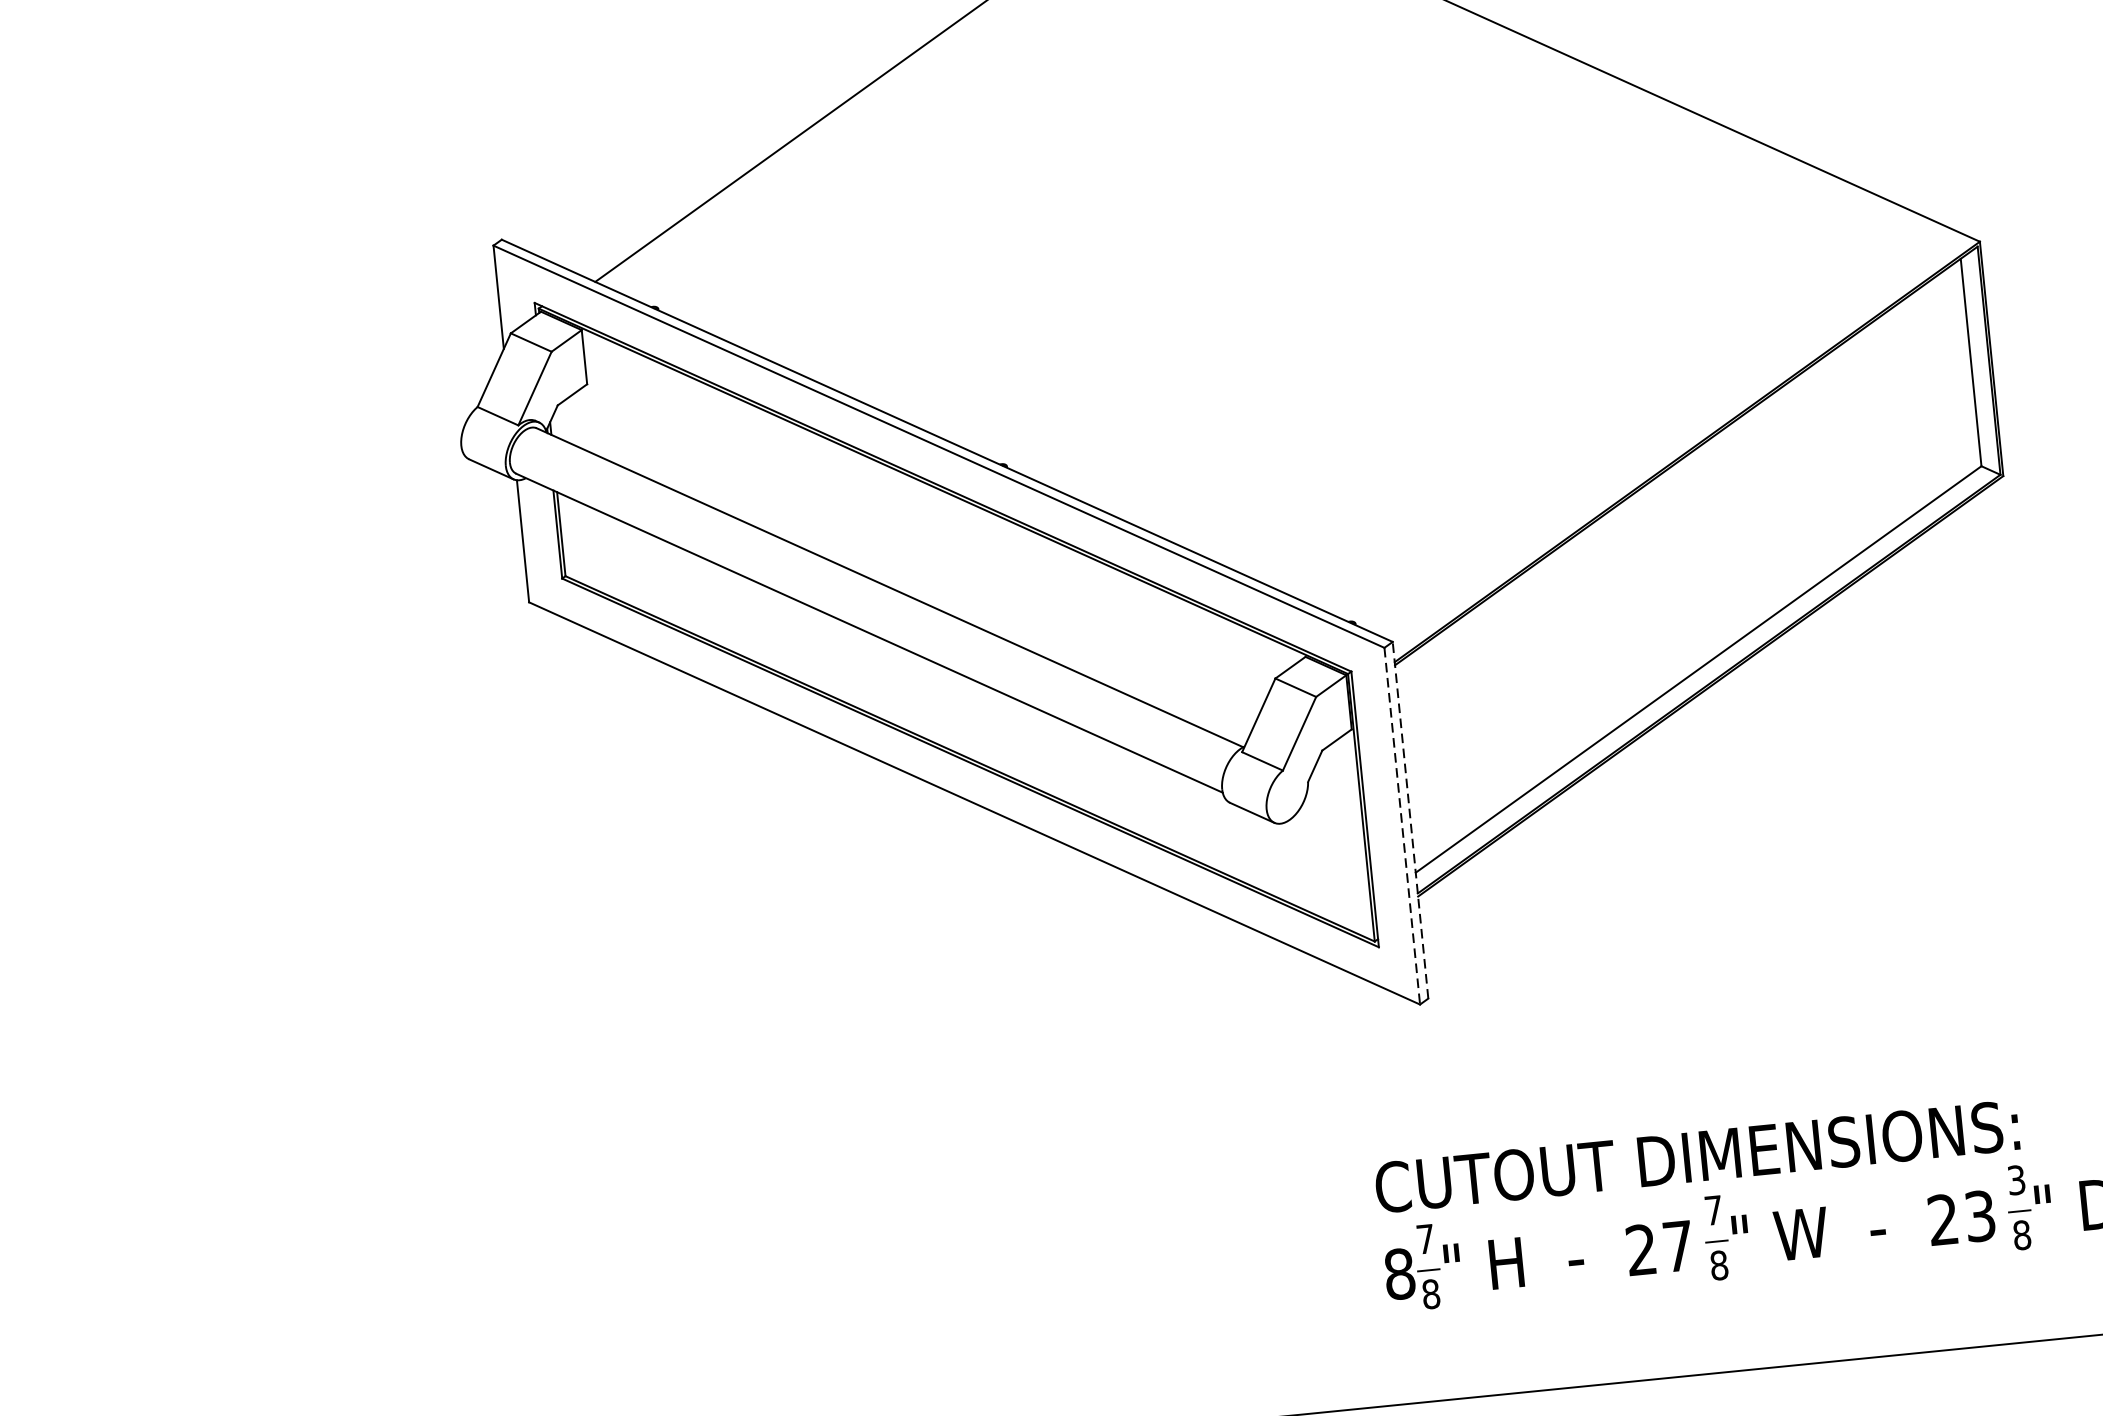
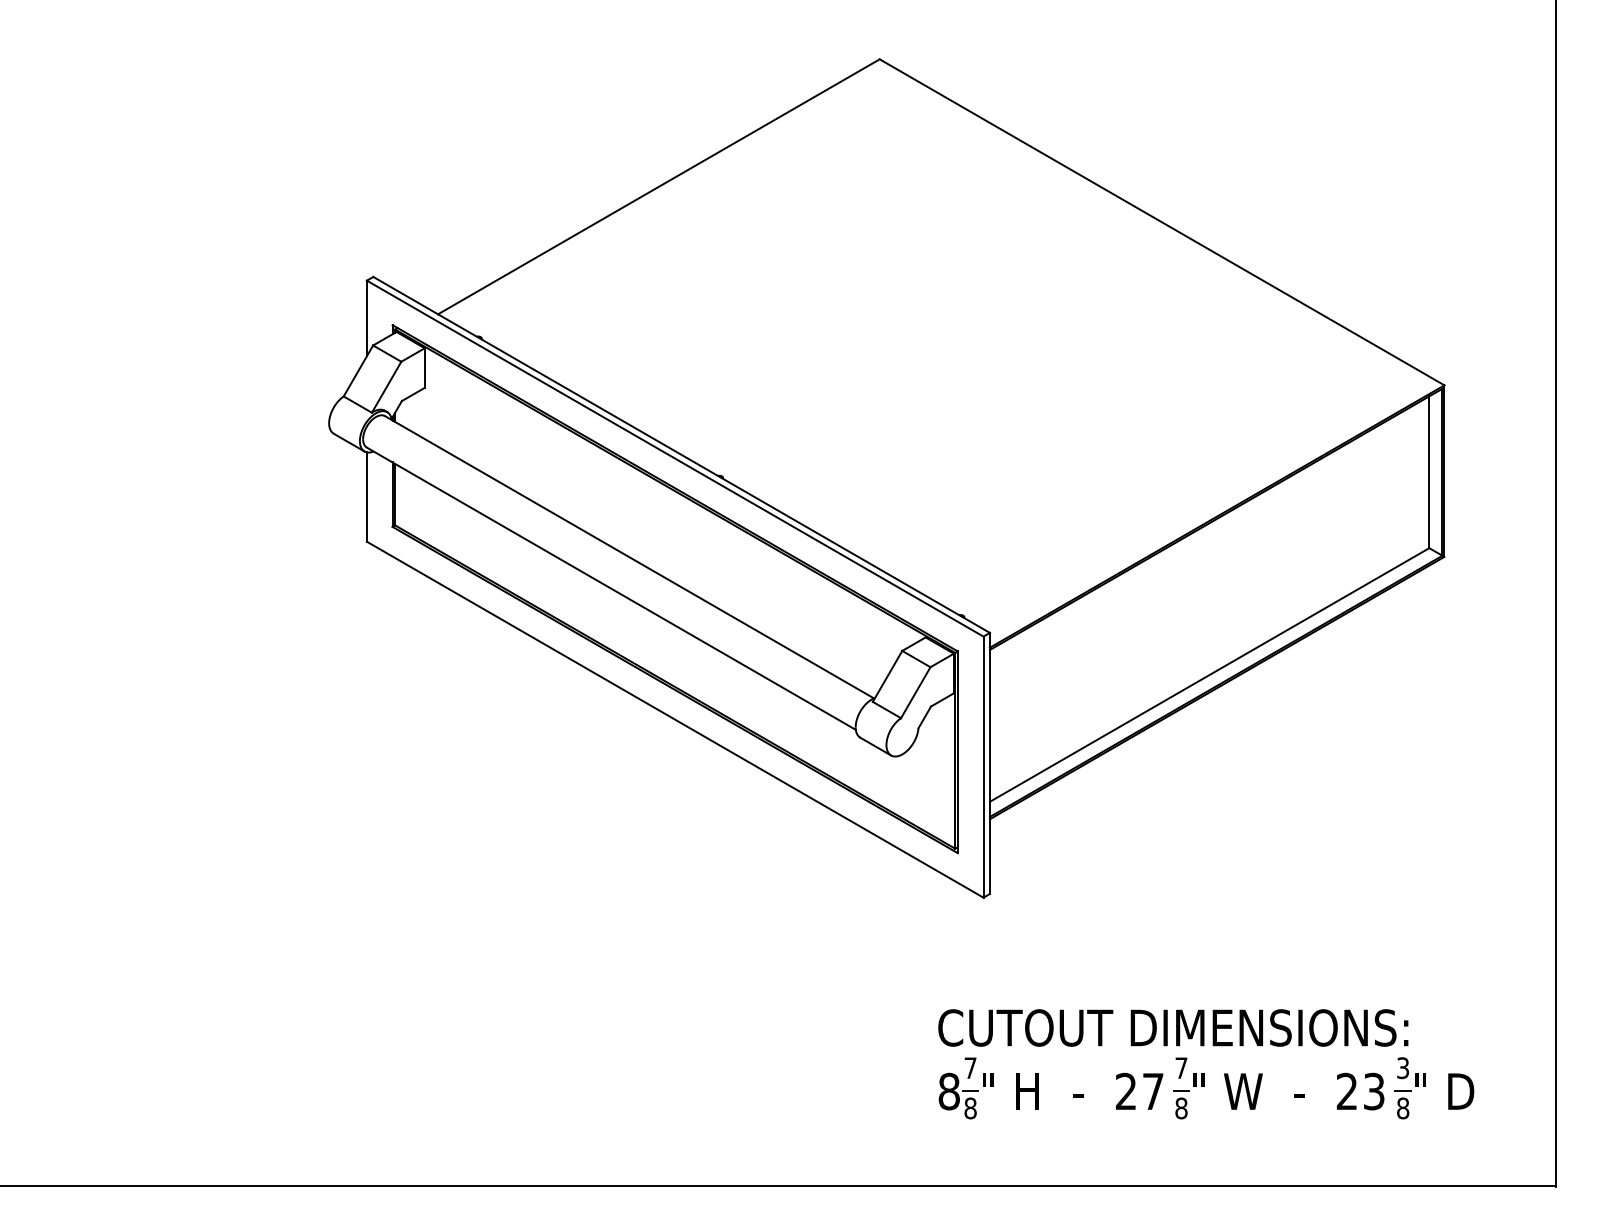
line: (1409, 820) -> (989, 763), dashed -> solid
line: (1402, 826) -> (983, 767), dashed -> solid

